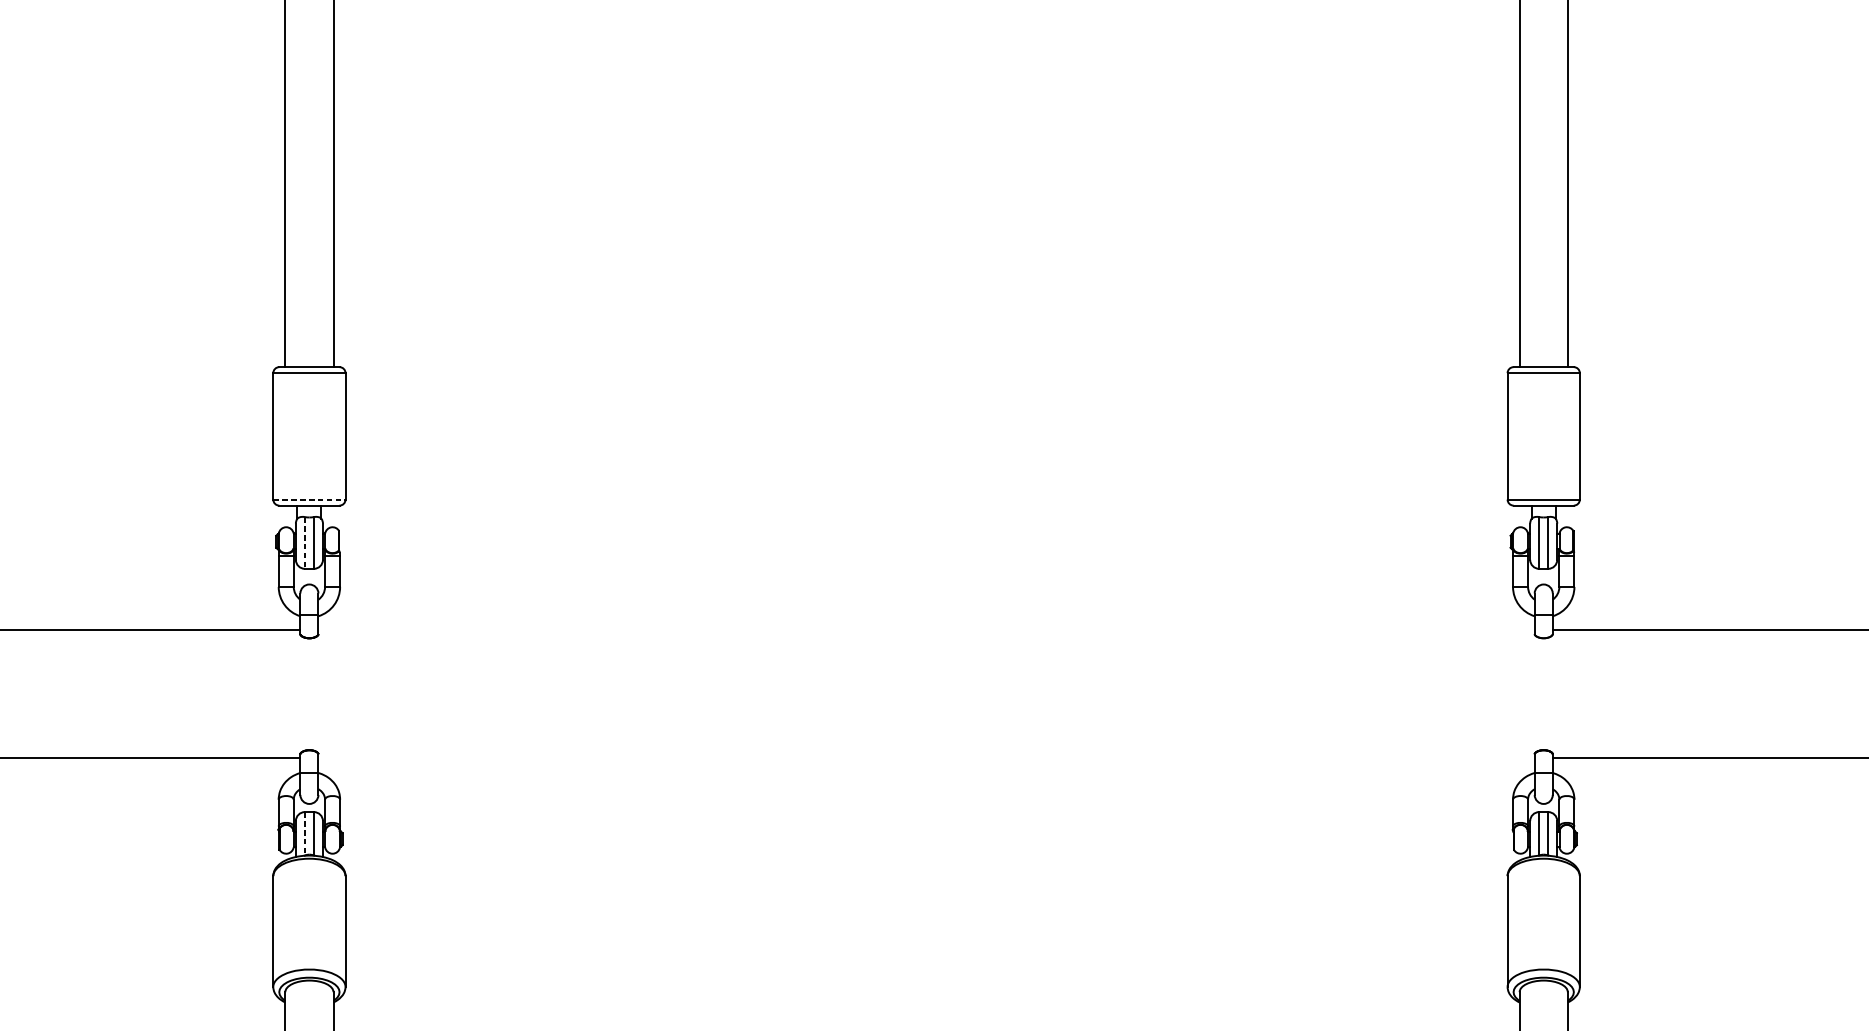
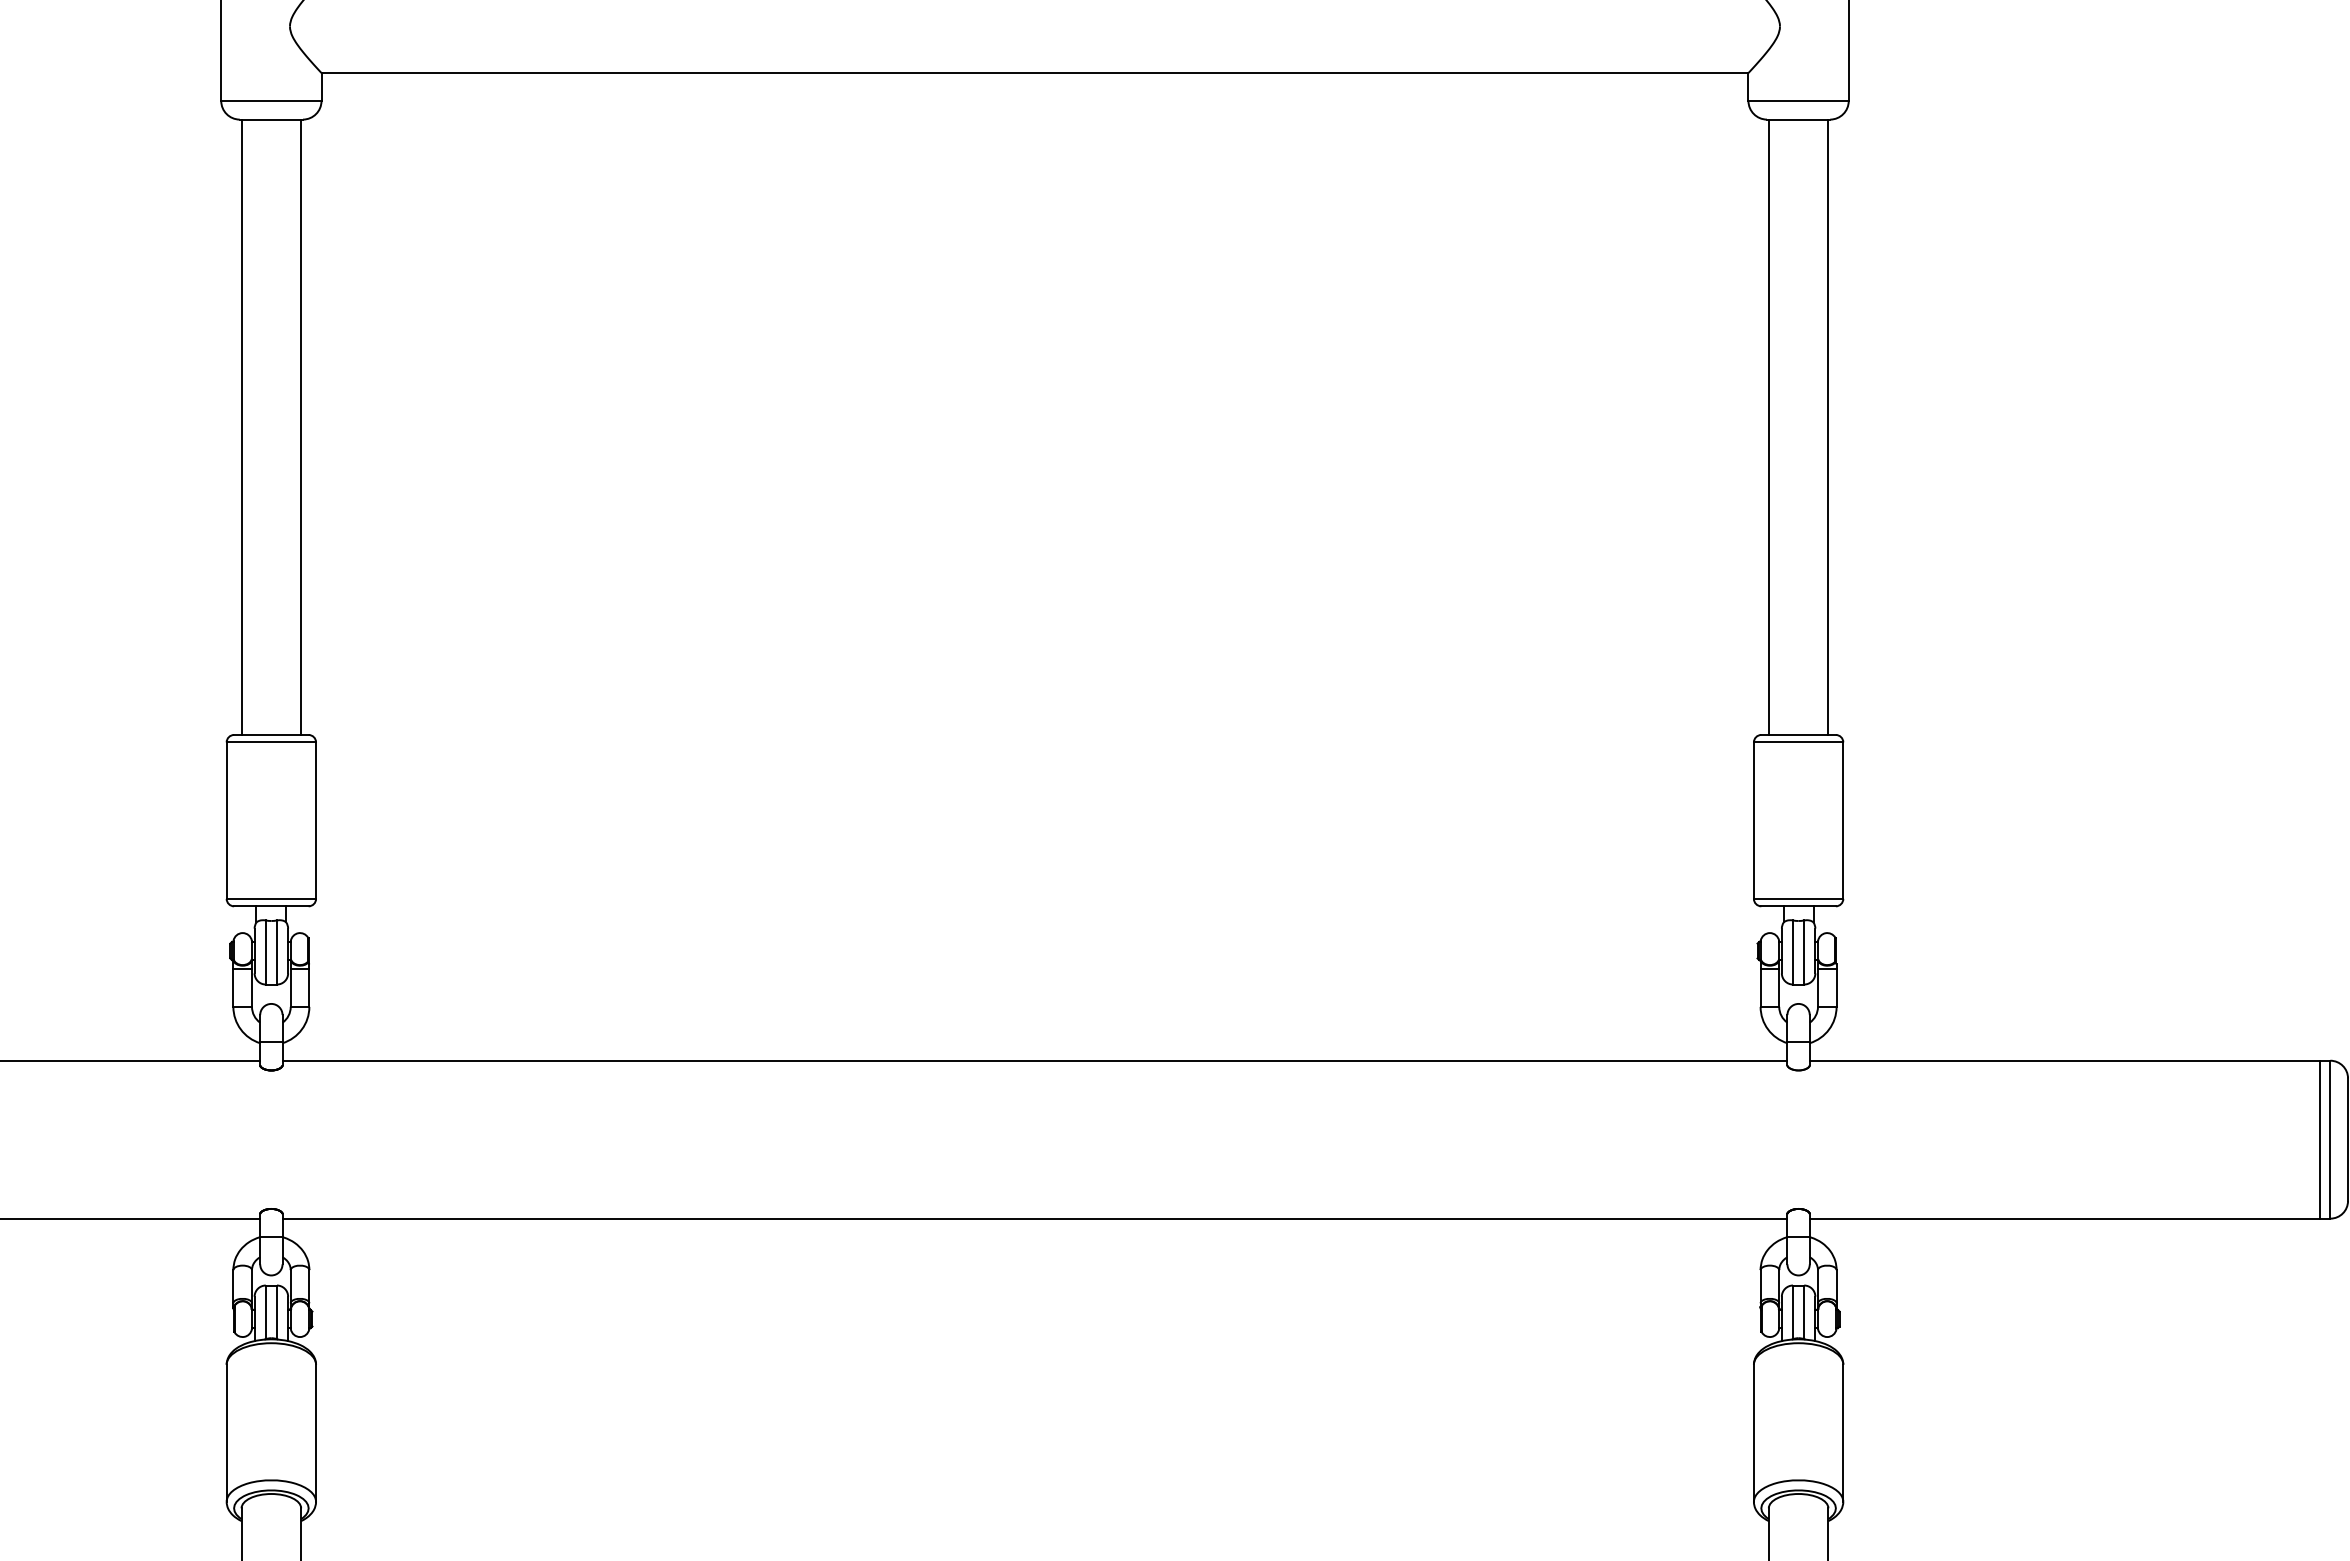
line: (309, 499) -> (271, 898), dashed -> solid
line: (304, 543) -> (265, 953), dashed -> solid
line: (926, 630) -> (1034, 1060), added
line: (926, 757) -> (1034, 1218), added
line: (304, 833) -> (265, 1312), dashed -> solid

